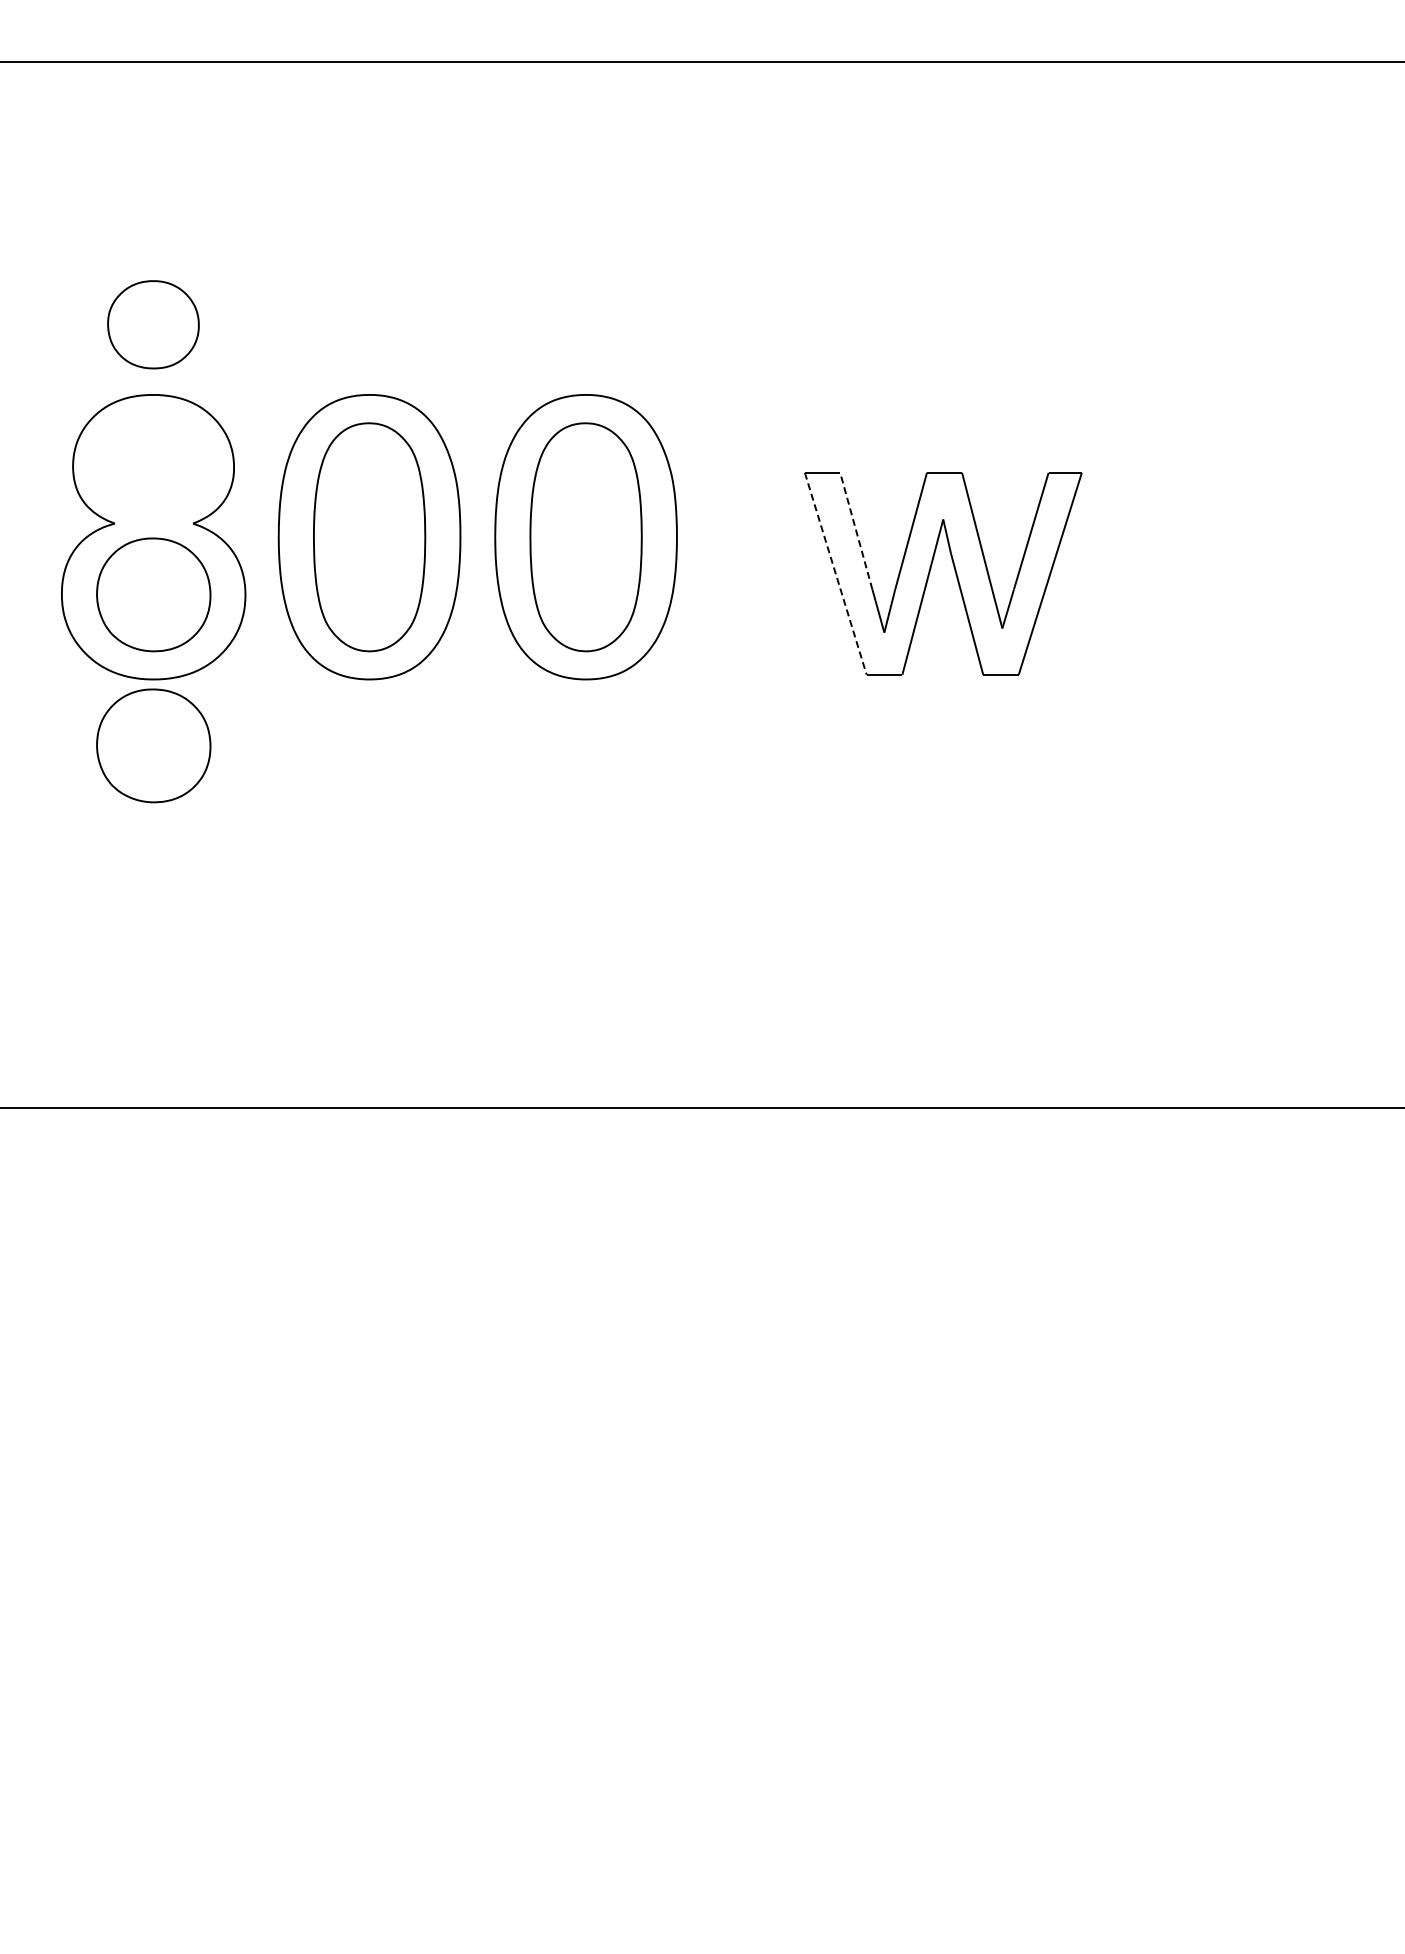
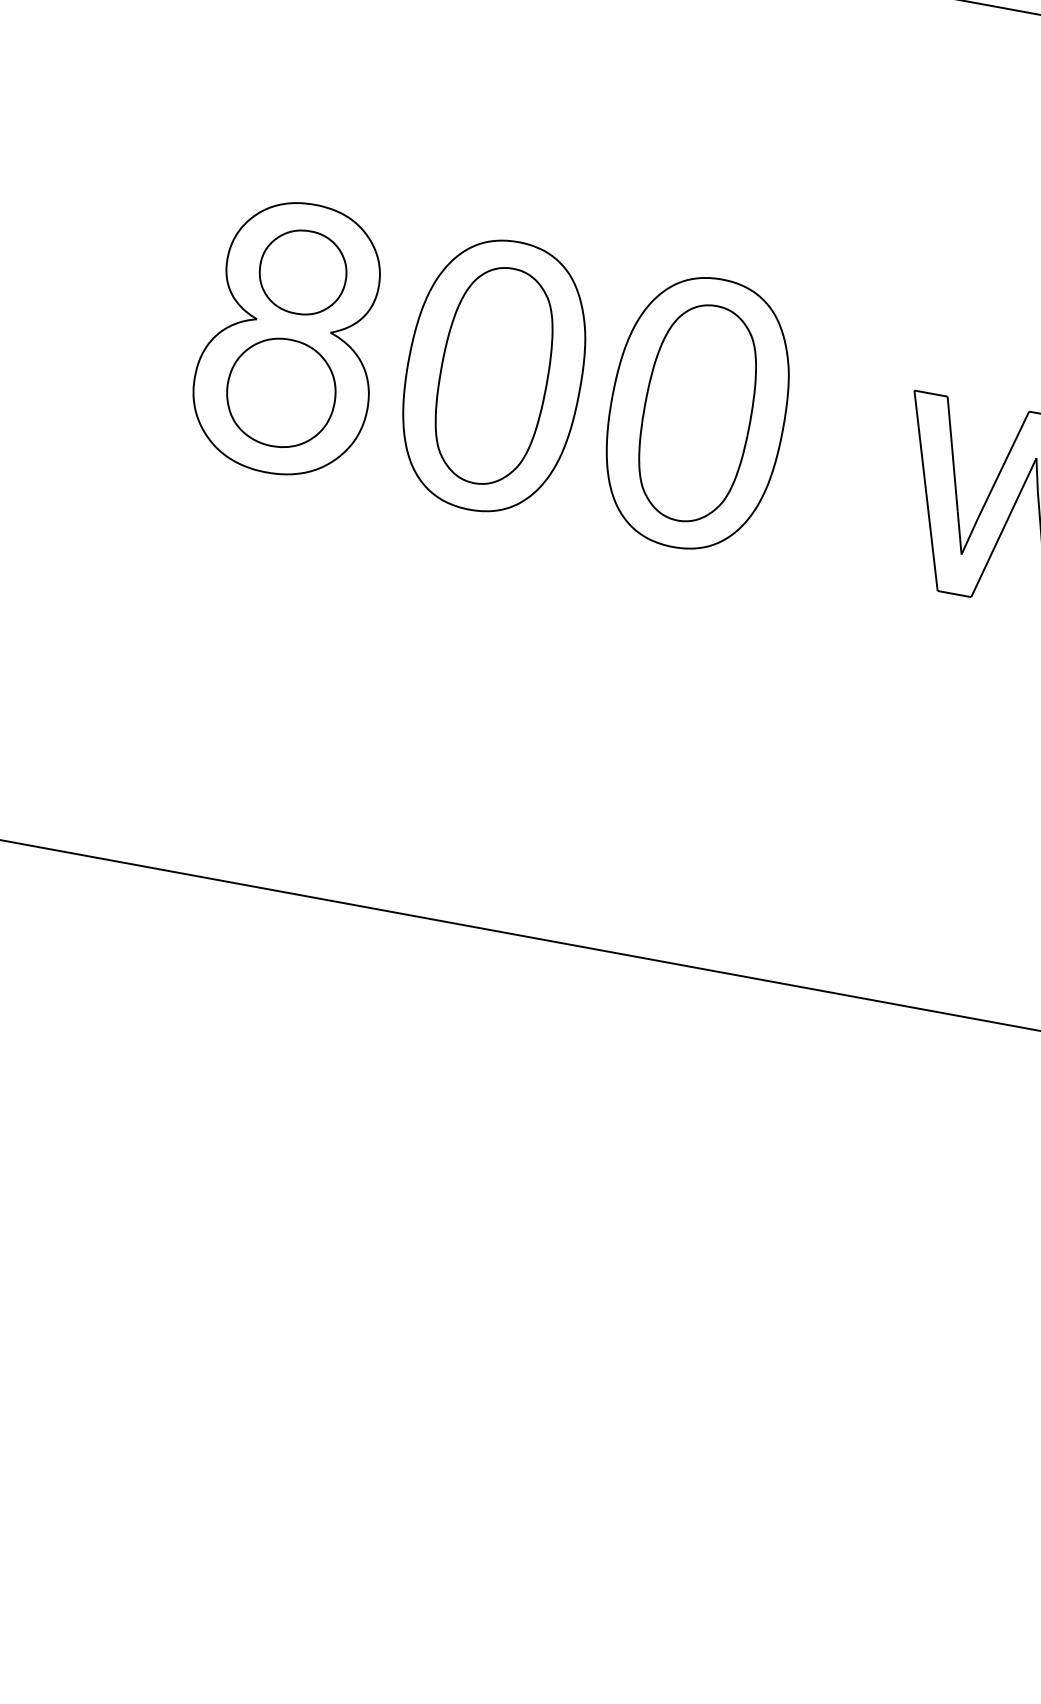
part: (153, 324) -> (303, 272), moved
line: (856, 530) -> (952, 453), dashed -> solid
line: (835, 573) -> (925, 490), dashed -> solid
part: (153, 745) -> (255, 534), removed

